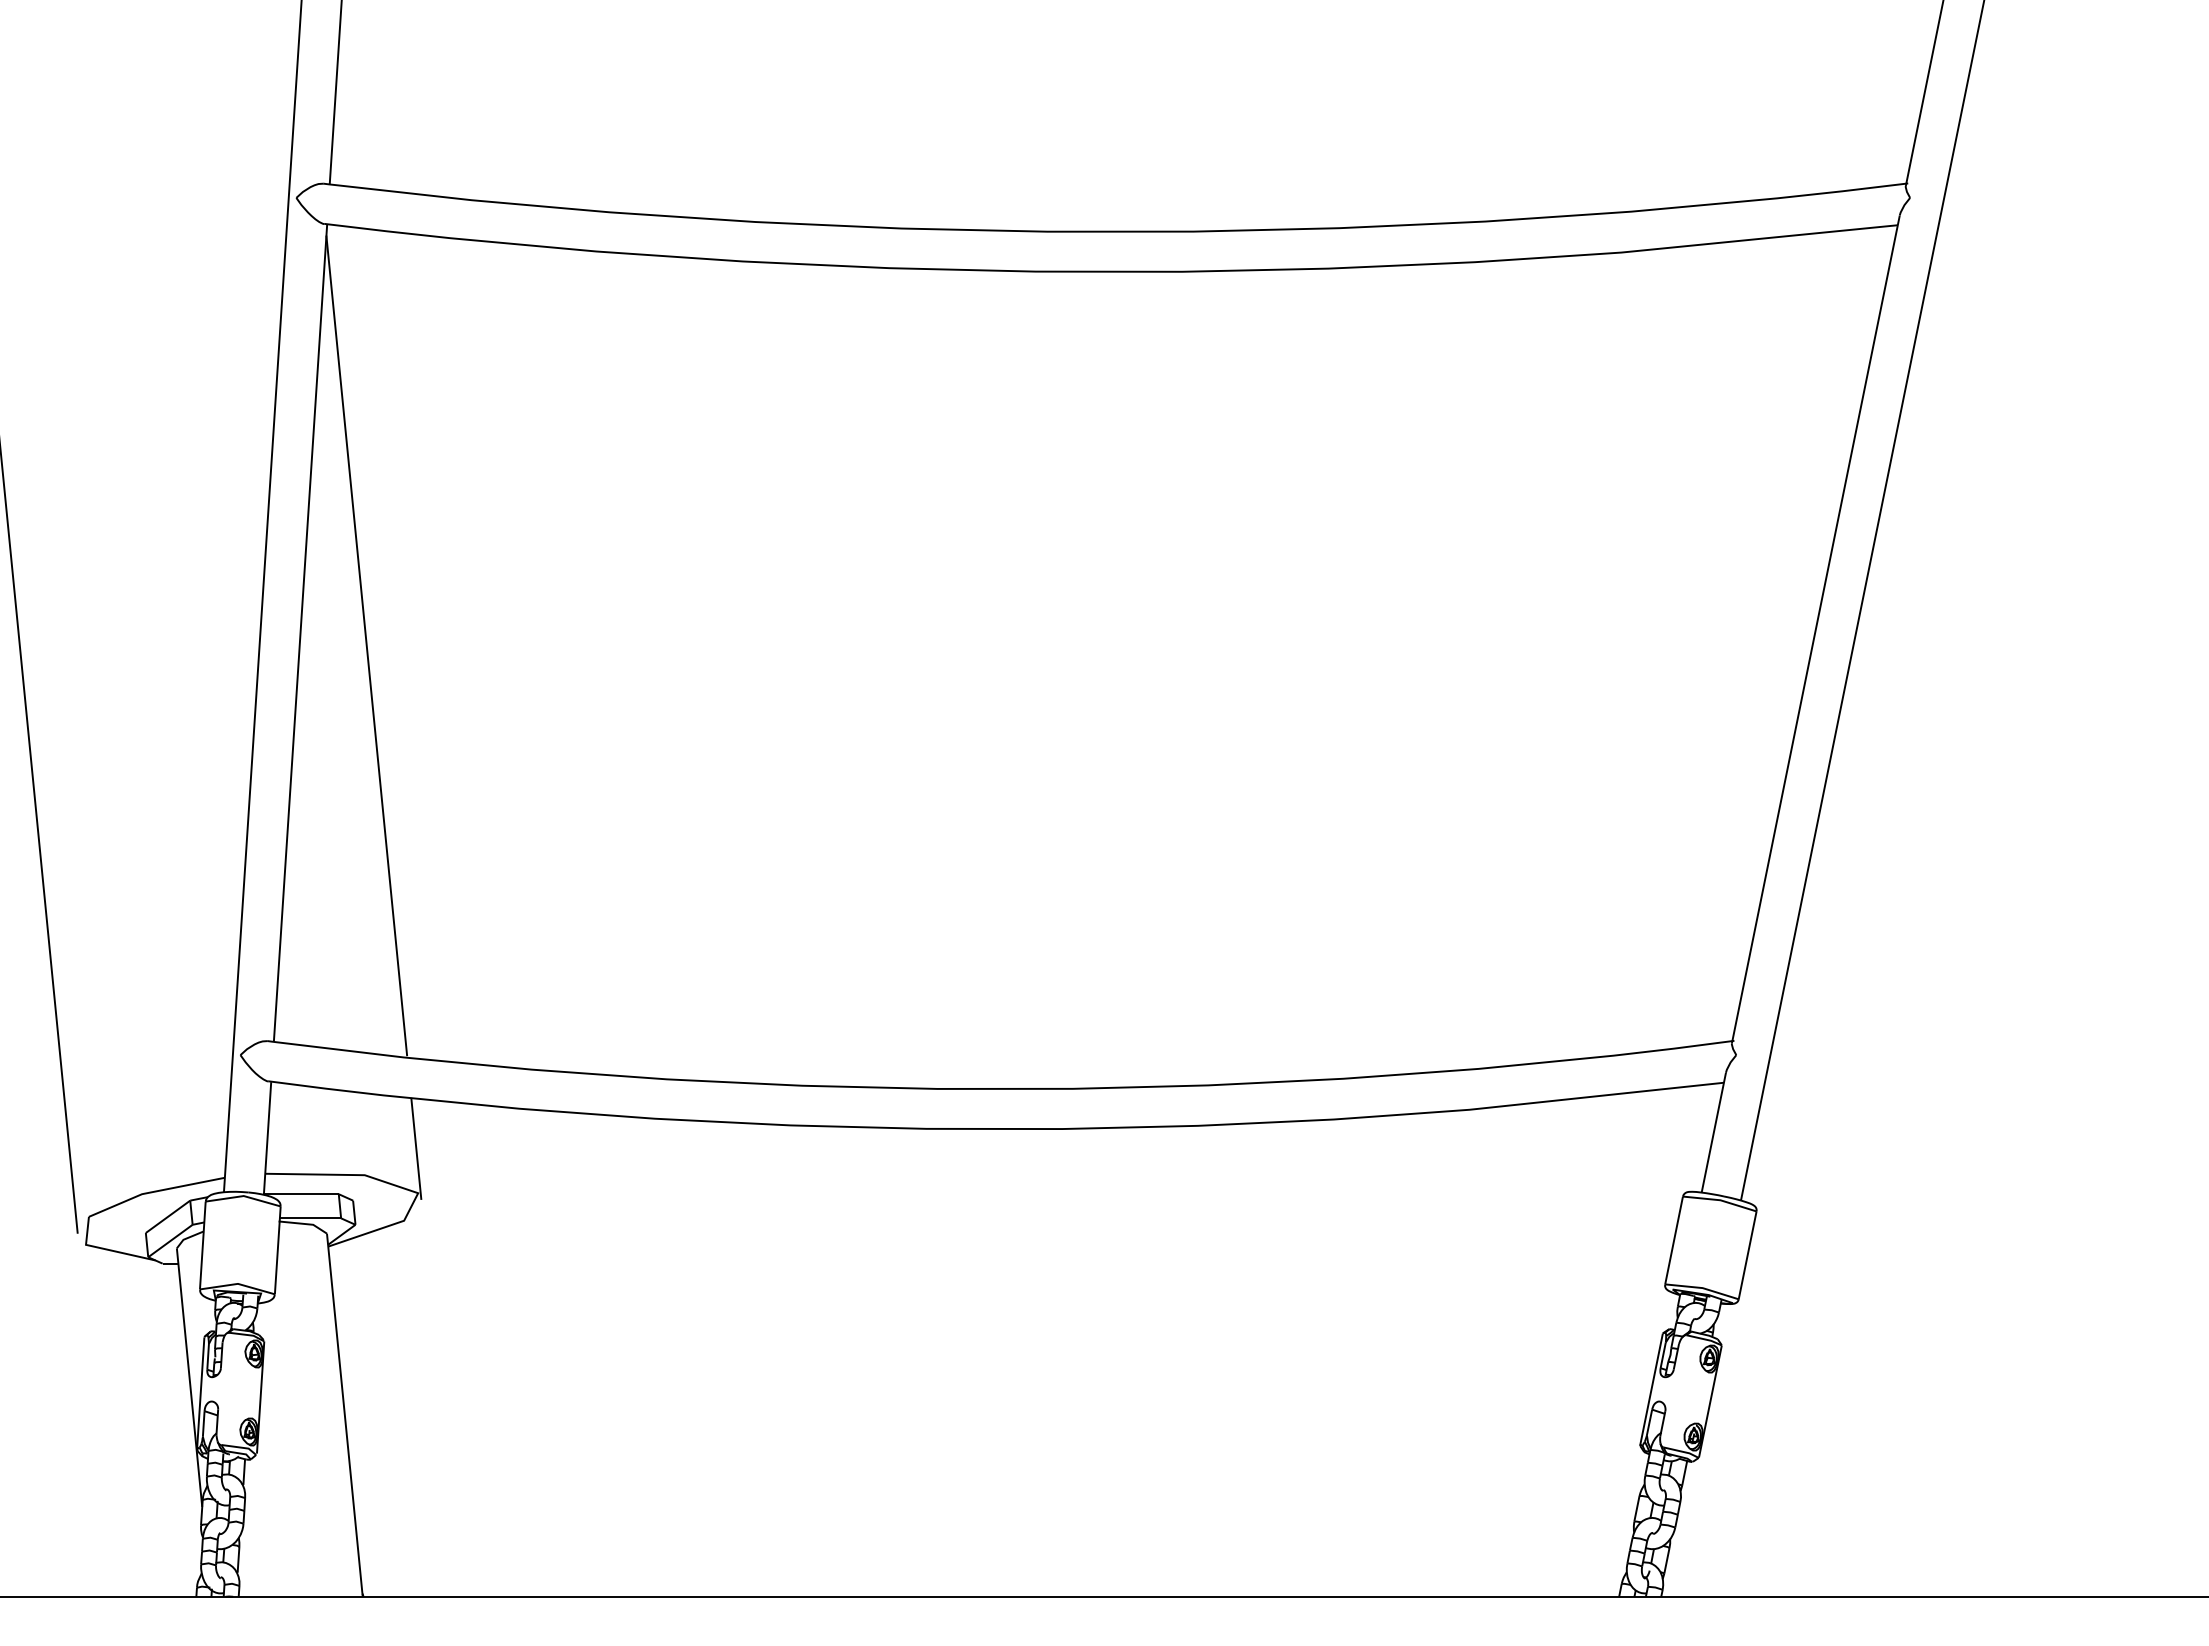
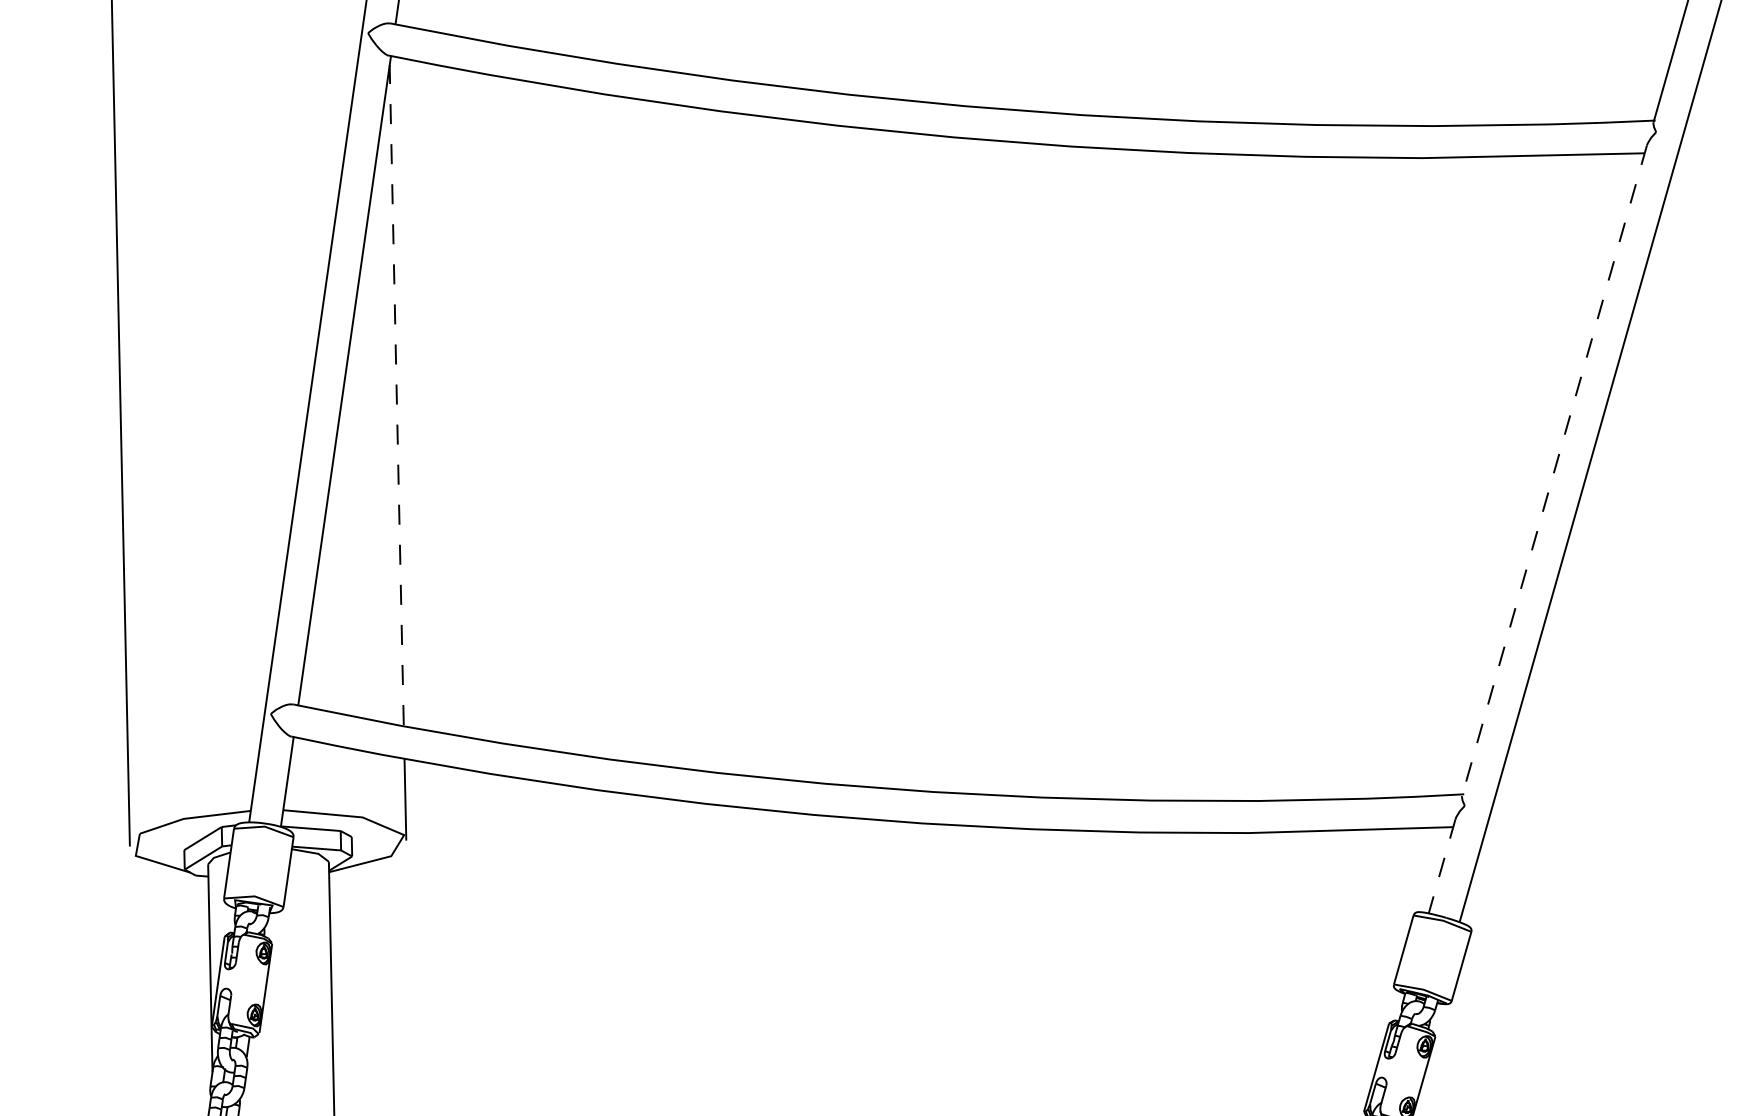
line: (1815, 629) -> (1554, 470), solid -> dashed
line: (366, 645) -> (396, 394), solid -> dashed
line: (1713, 1133) -> (1441, 866), solid -> dashed

